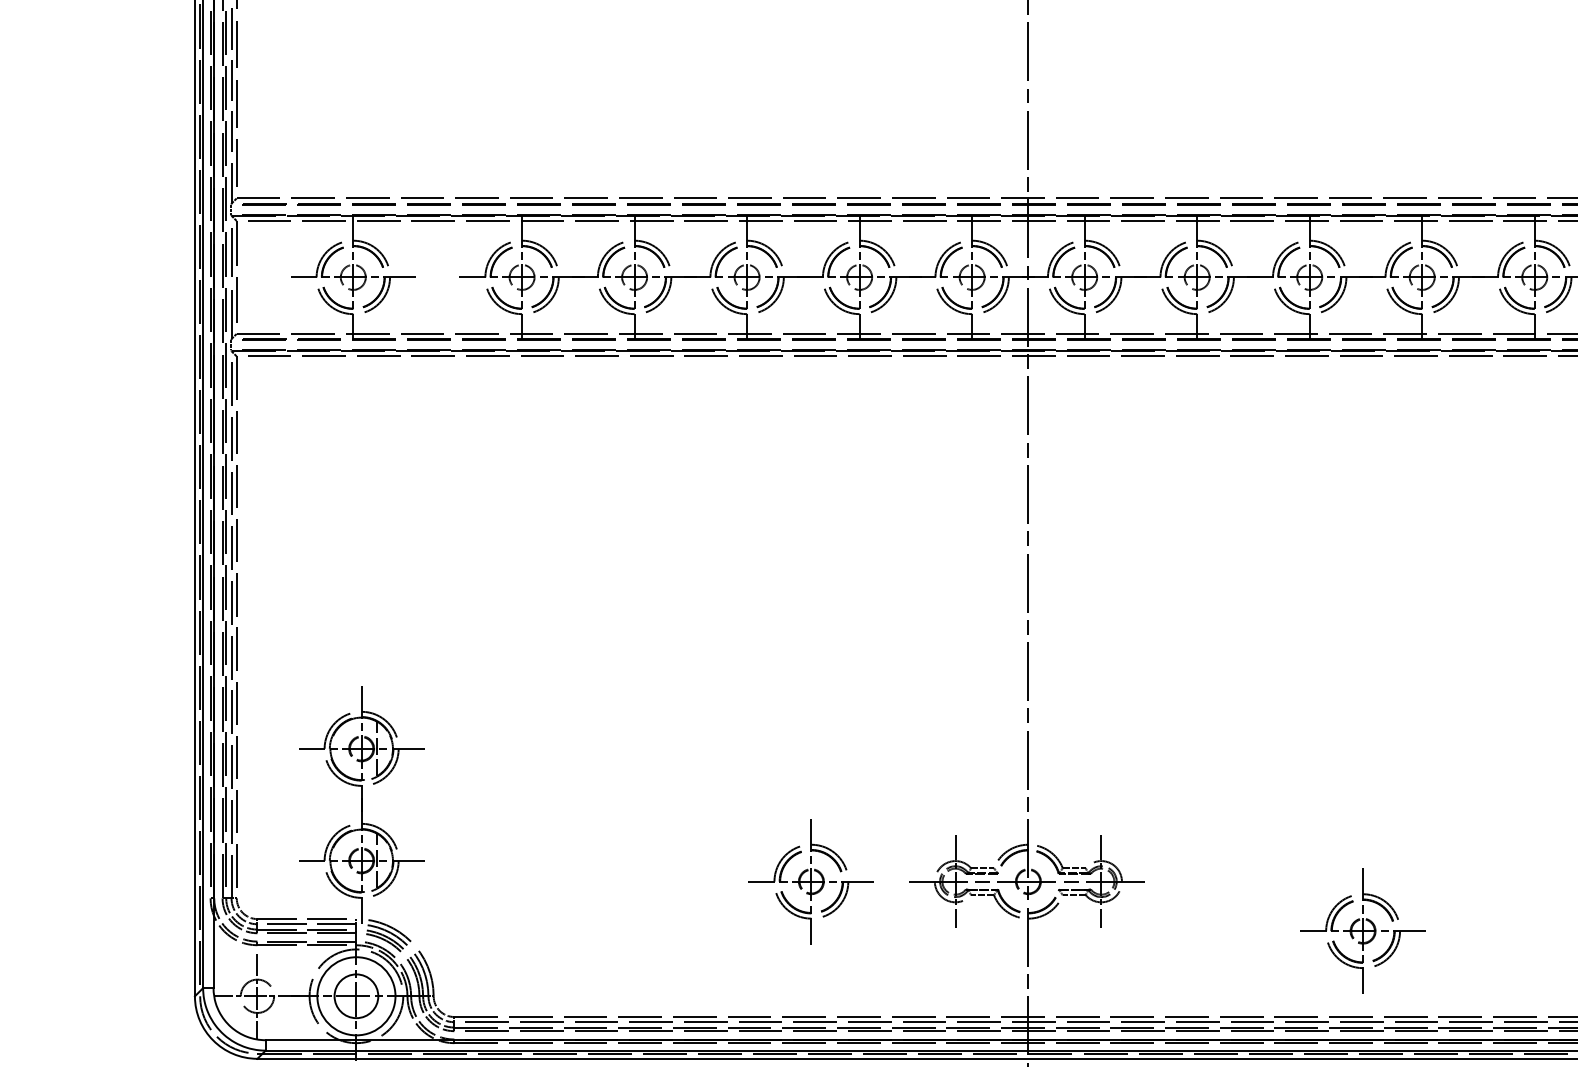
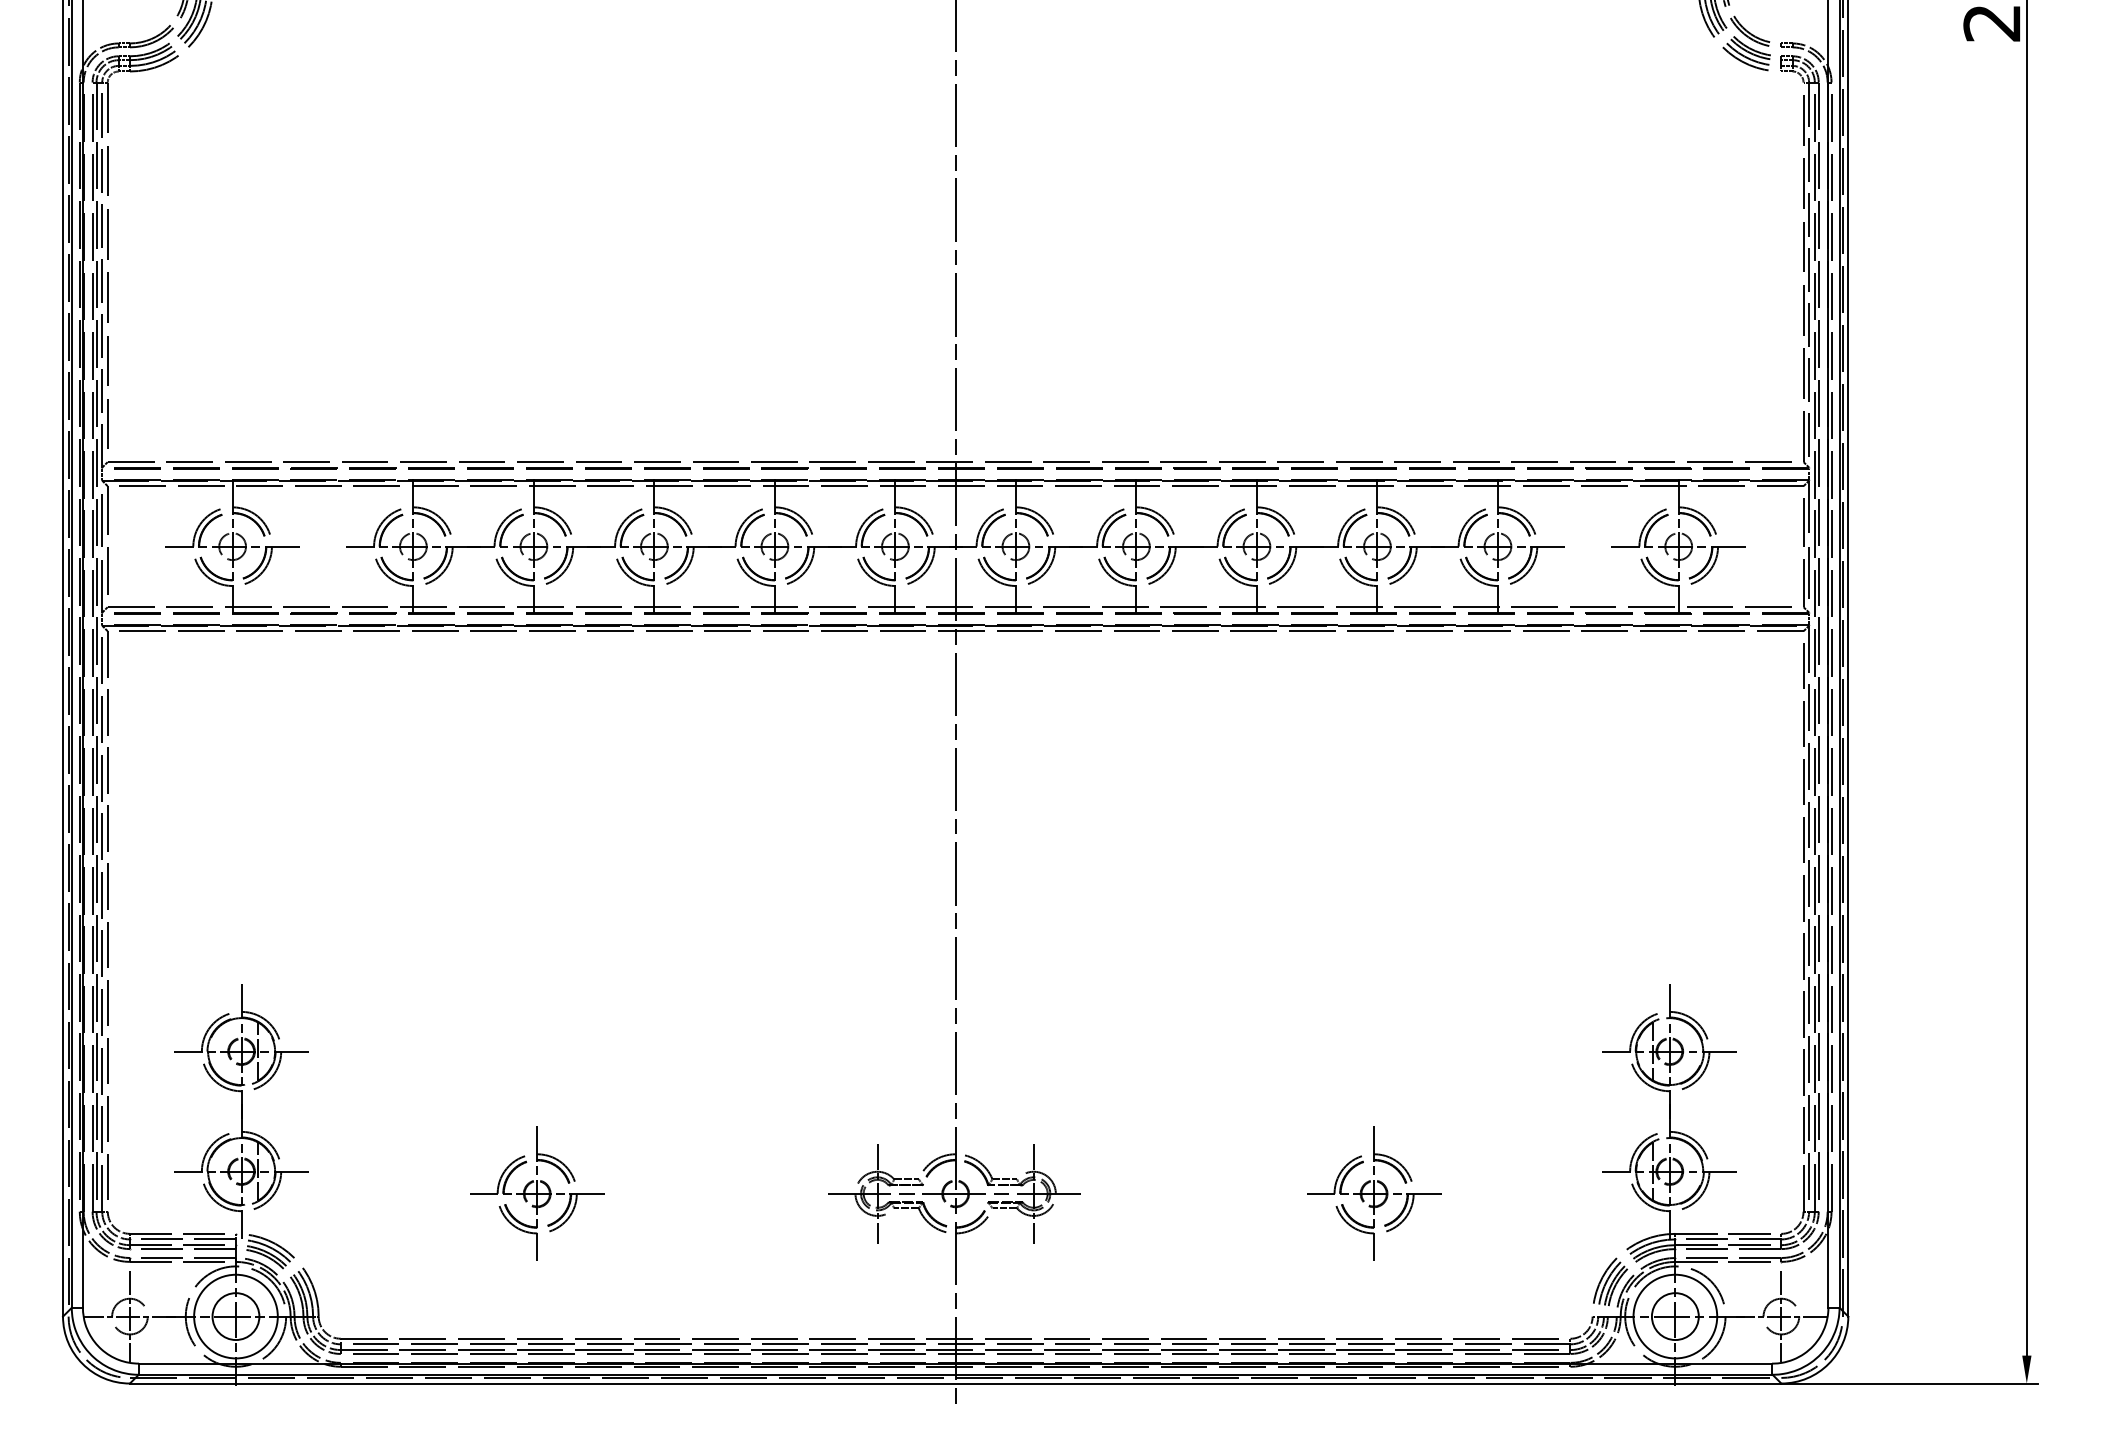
part: (811, 881) -> (537, 1193), moved
part: (1363, 930) -> (1374, 1193), moved

